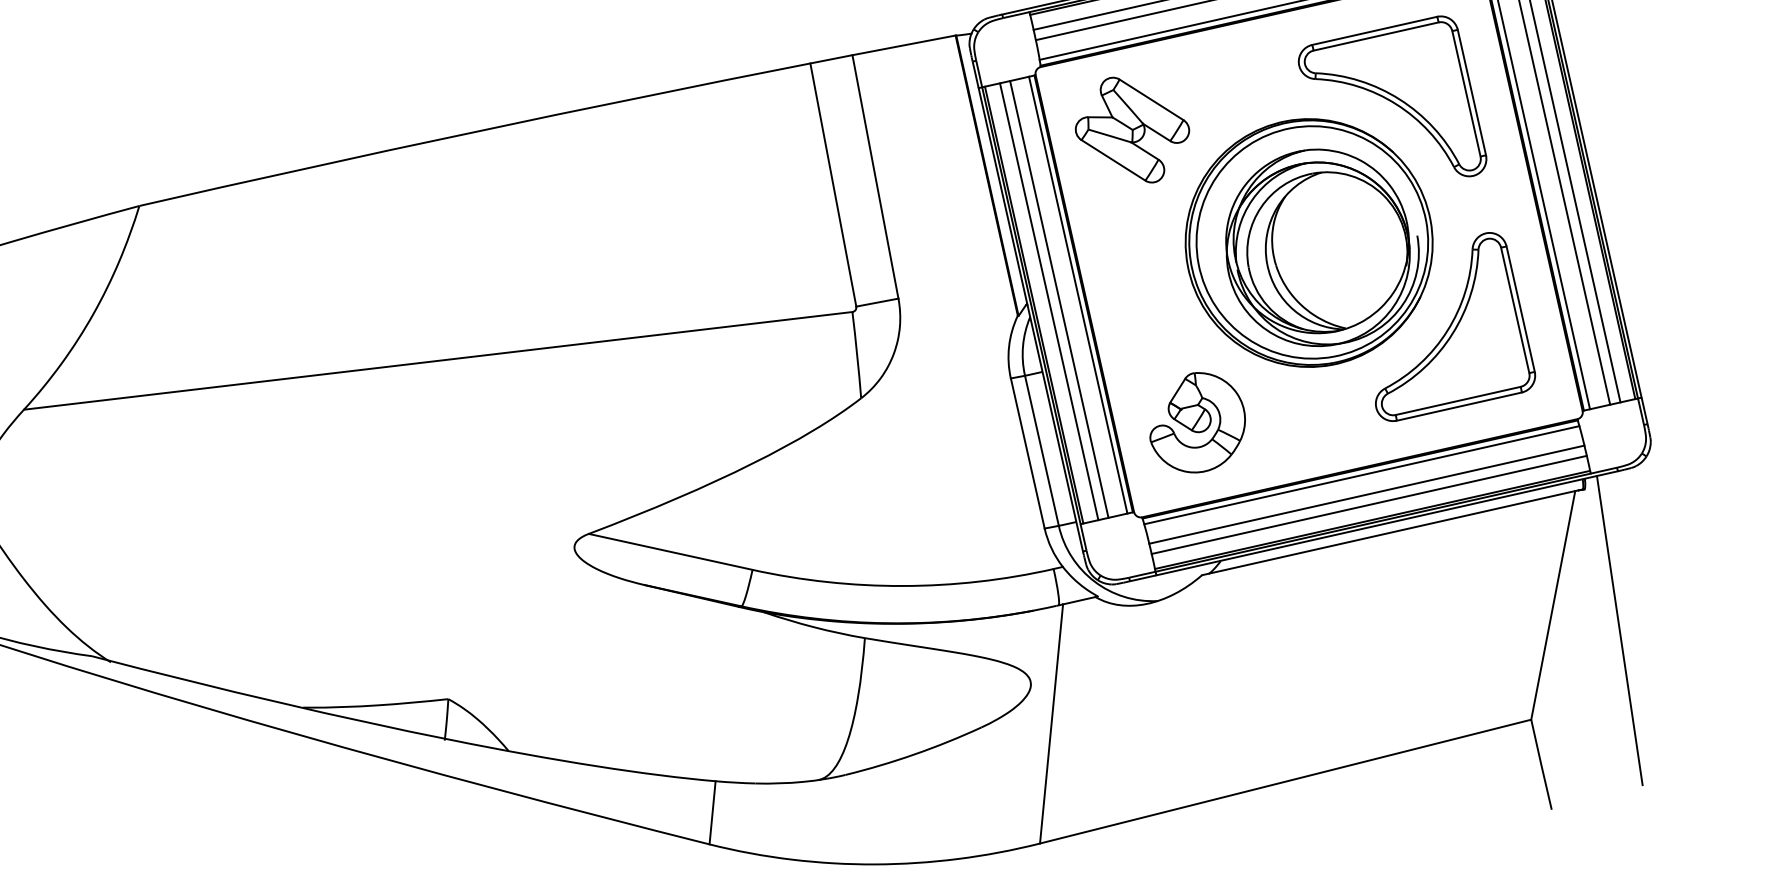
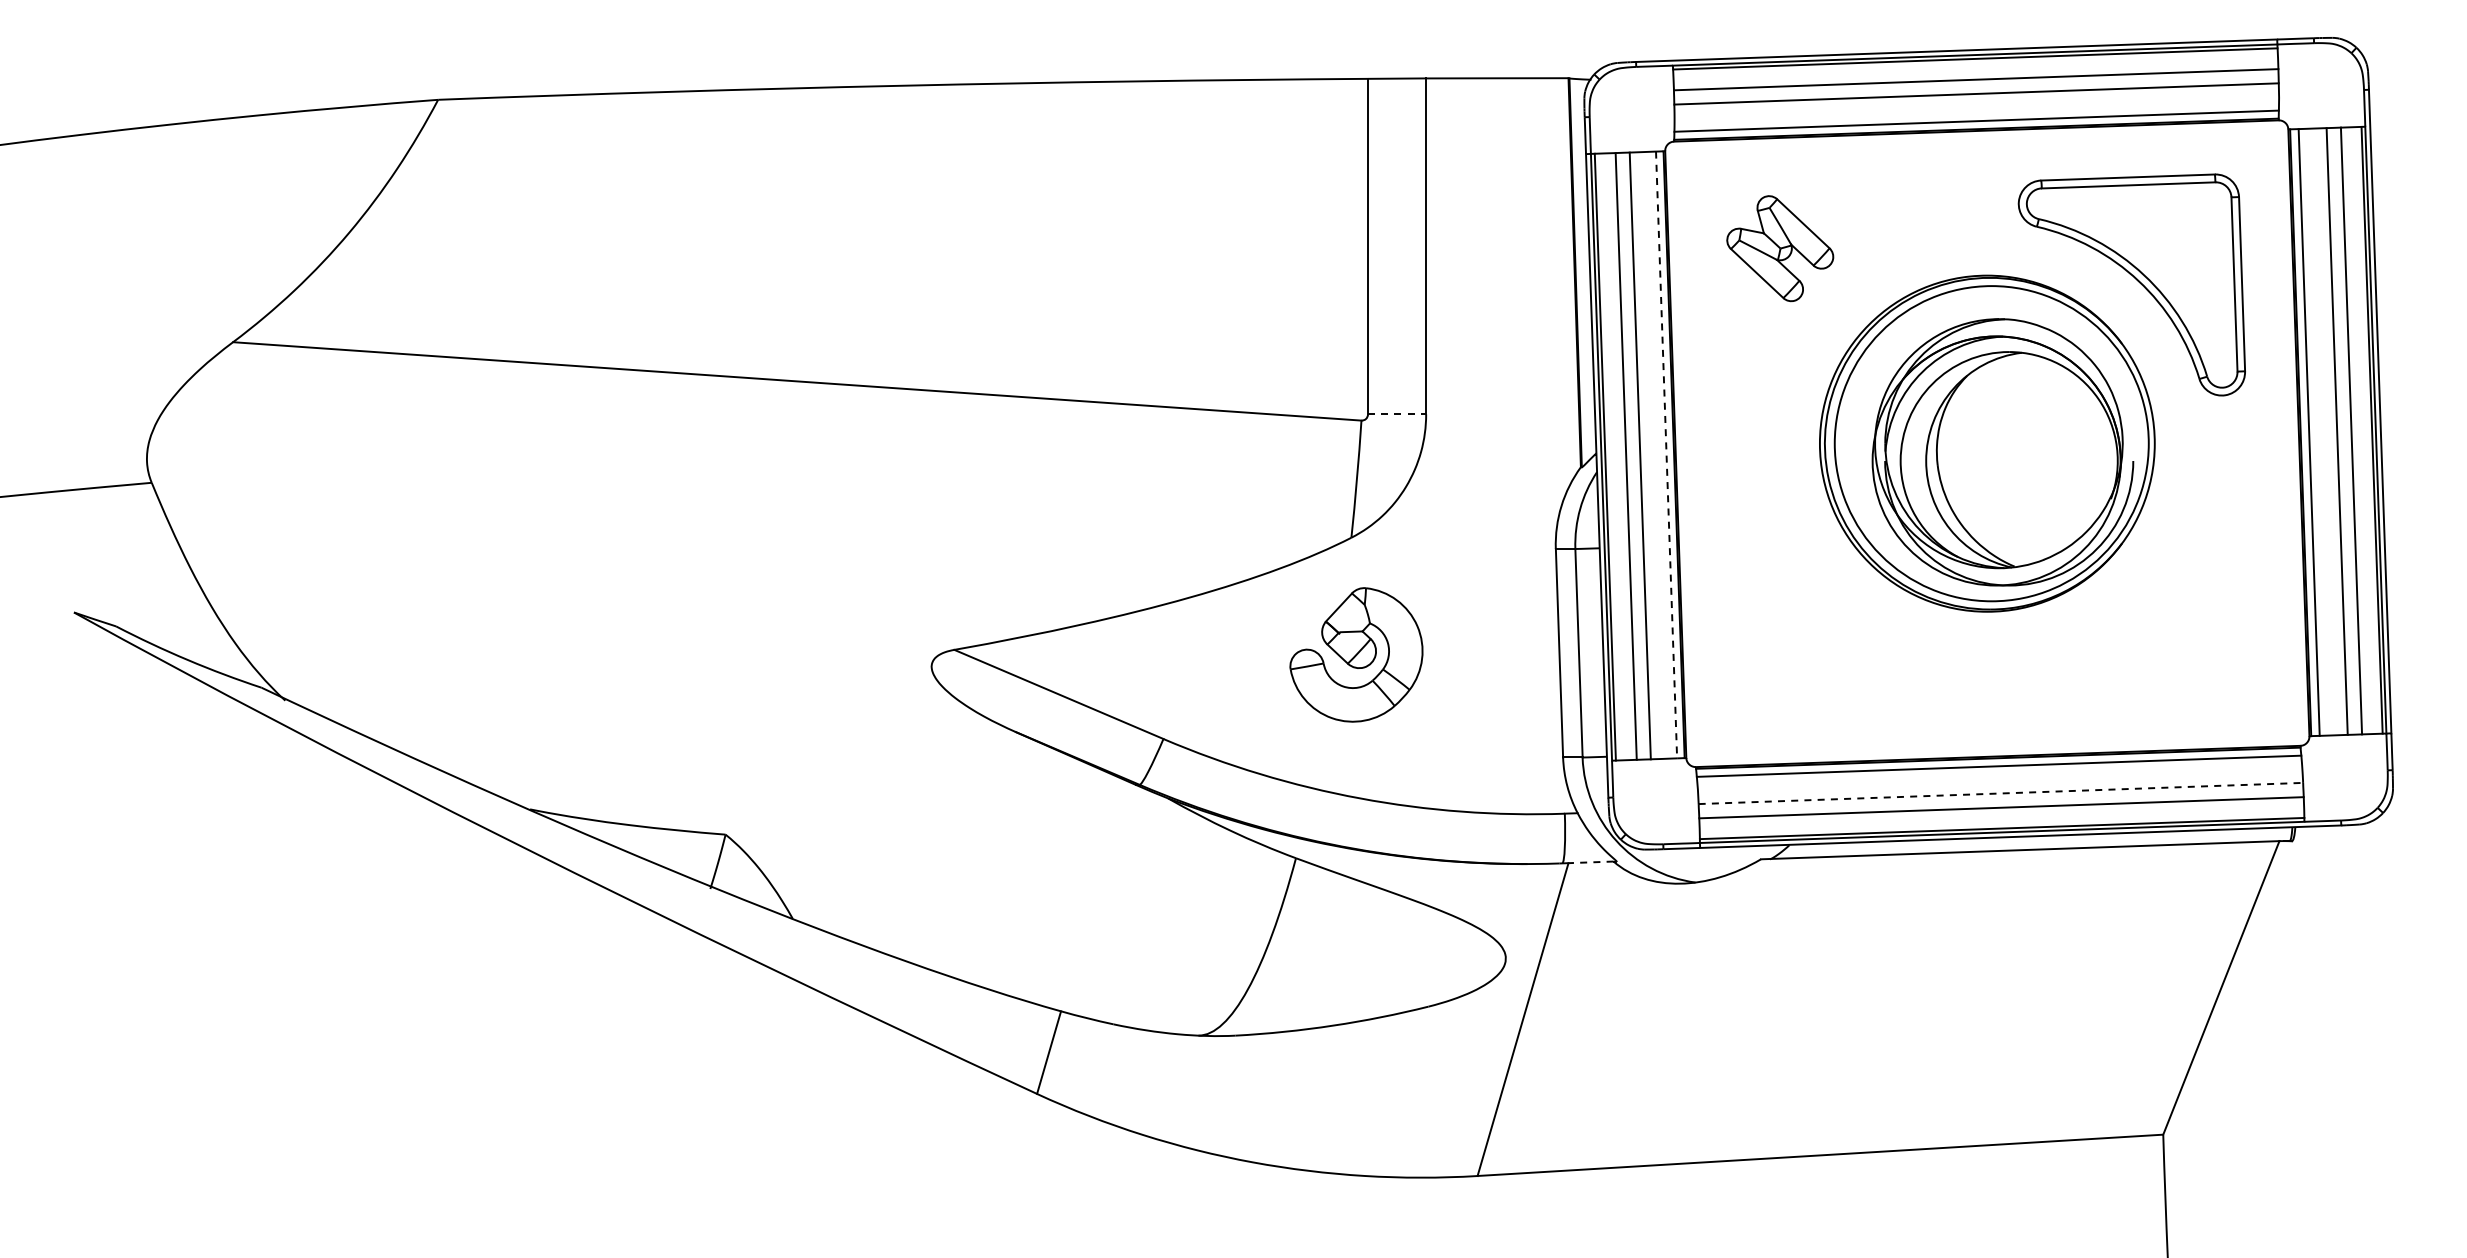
part: (1131, 130) -> (1779, 248), size x0.7
line: (1078, 294) -> (1666, 454), solid -> dashed
line: (877, 302) -> (1397, 414), solid -> dashed
part: (1447, 328) -> (2150, 592), removed
part: (1196, 422) -> (1356, 654), moved
line: (1367, 494) -> (2001, 793), solid -> dashed
line: (1079, 600) -> (1591, 862), solid -> dashed
line: (1619, 630) -> (2303, 1037), removed

